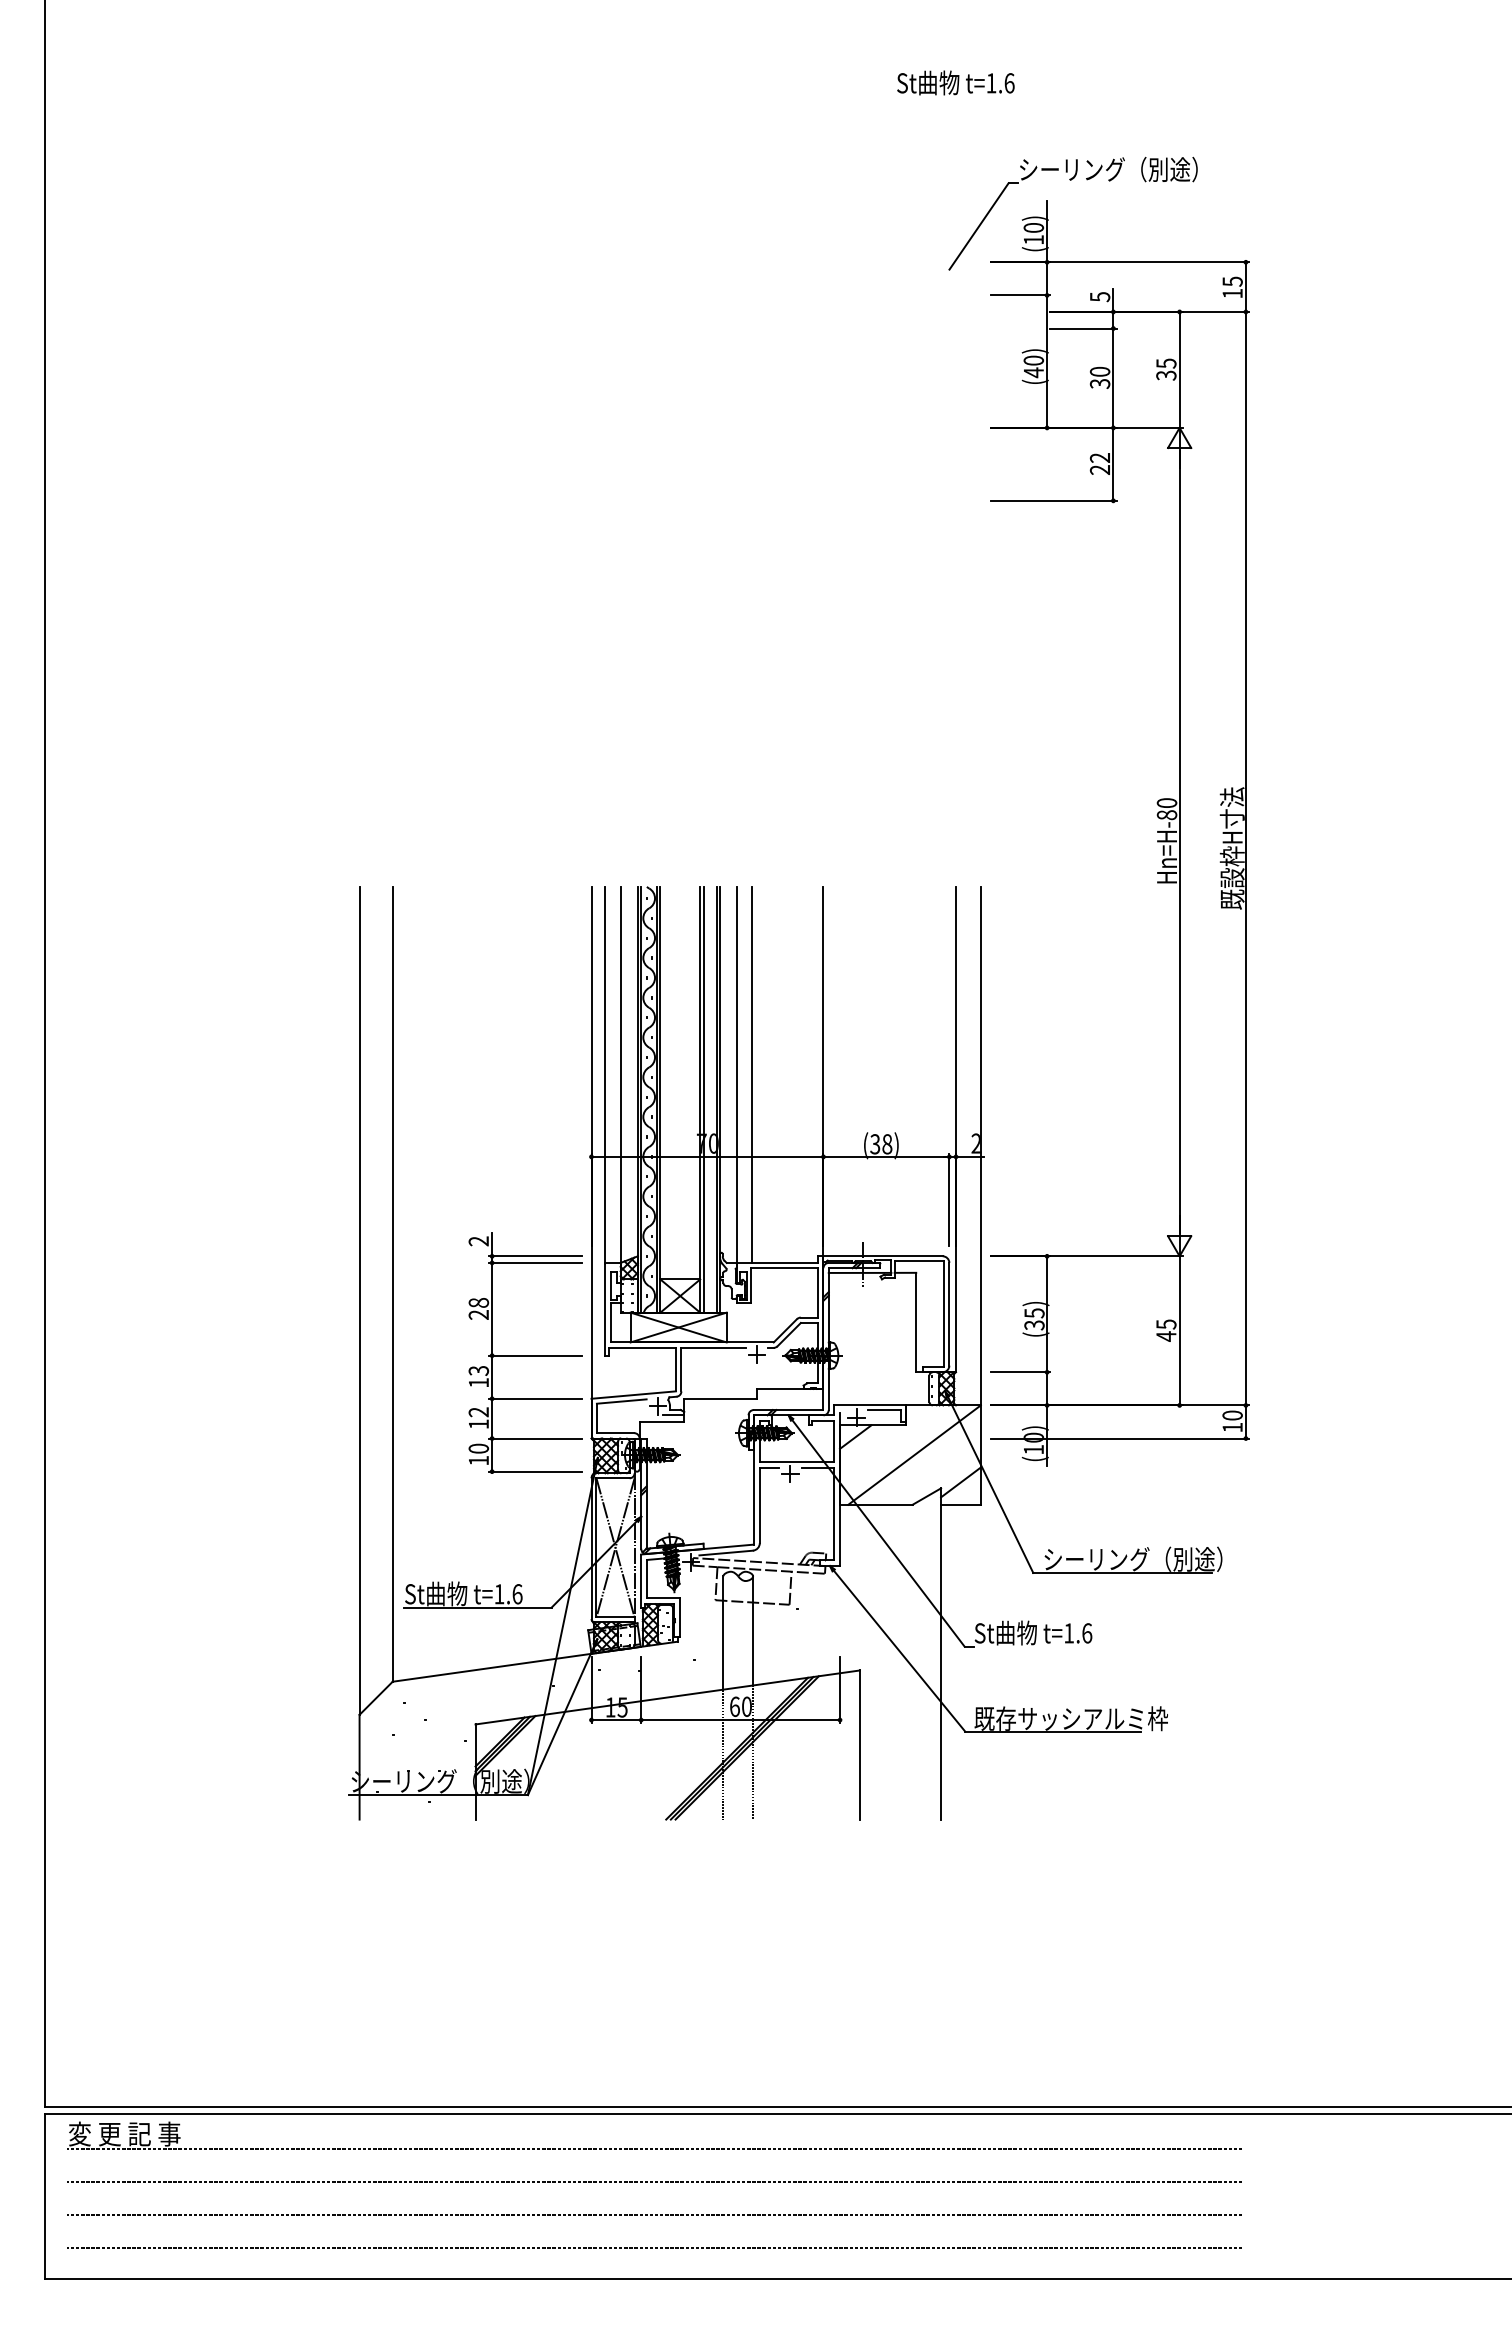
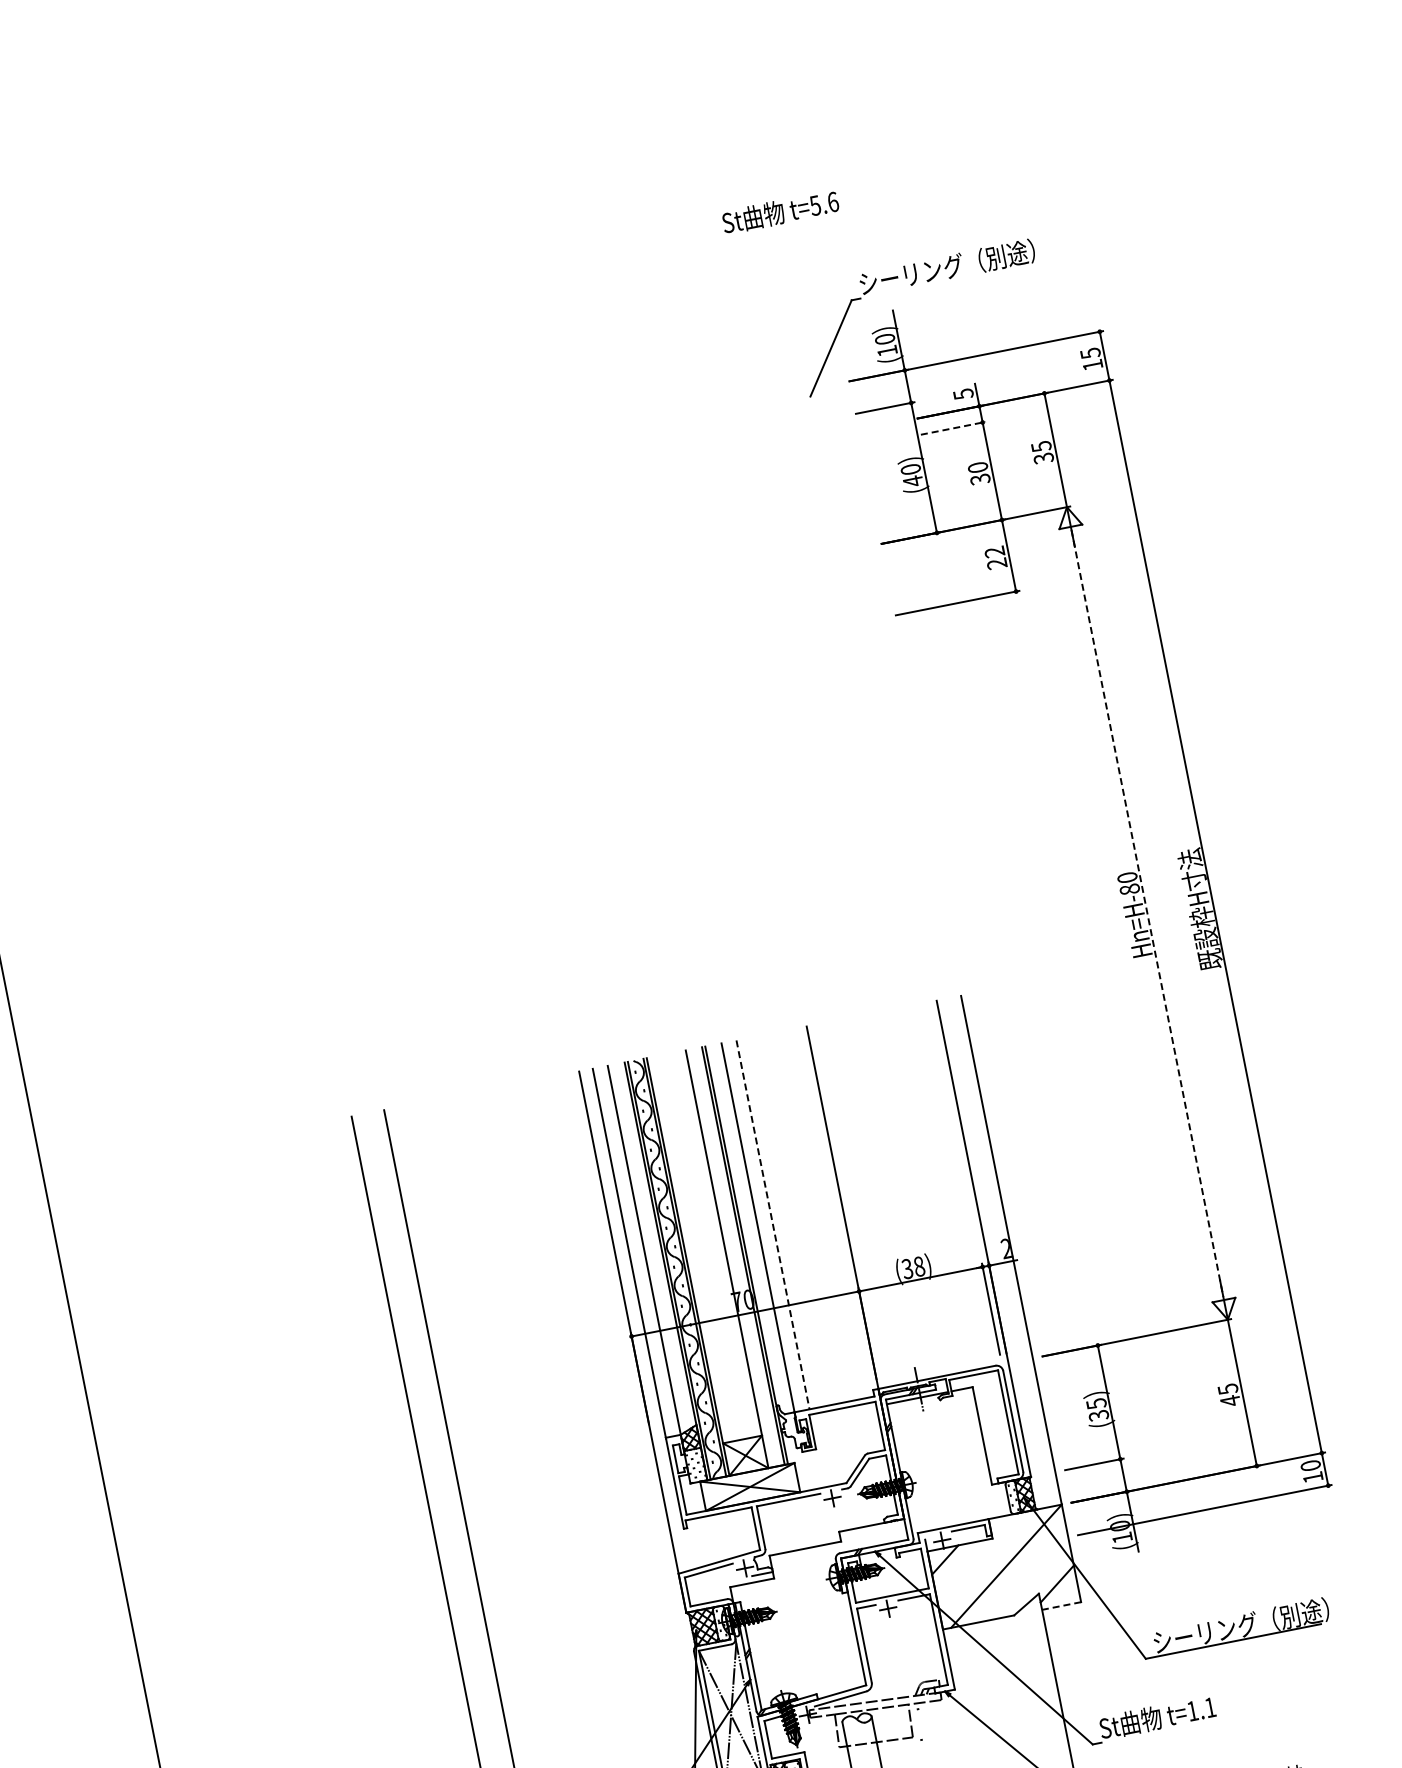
text: (991, 83) -> (815, 205), t=1.6 -> t=5.6
line: (1084, 328) -> (954, 428), solid -> dashed
line: (1179, 842) -> (1147, 913), solid -> dashed
line: (751, 1075) -> (772, 1225), solid -> dashed
line: (703, 1099) -> (730, 1258), removed
part: (525, 1352) -> (604, 1541), removed
line: (960, 1504) -> (1061, 1605), solid -> dashed
text: (1087, 1633) -> (1210, 1707), t=1.6 -> t=1.1

